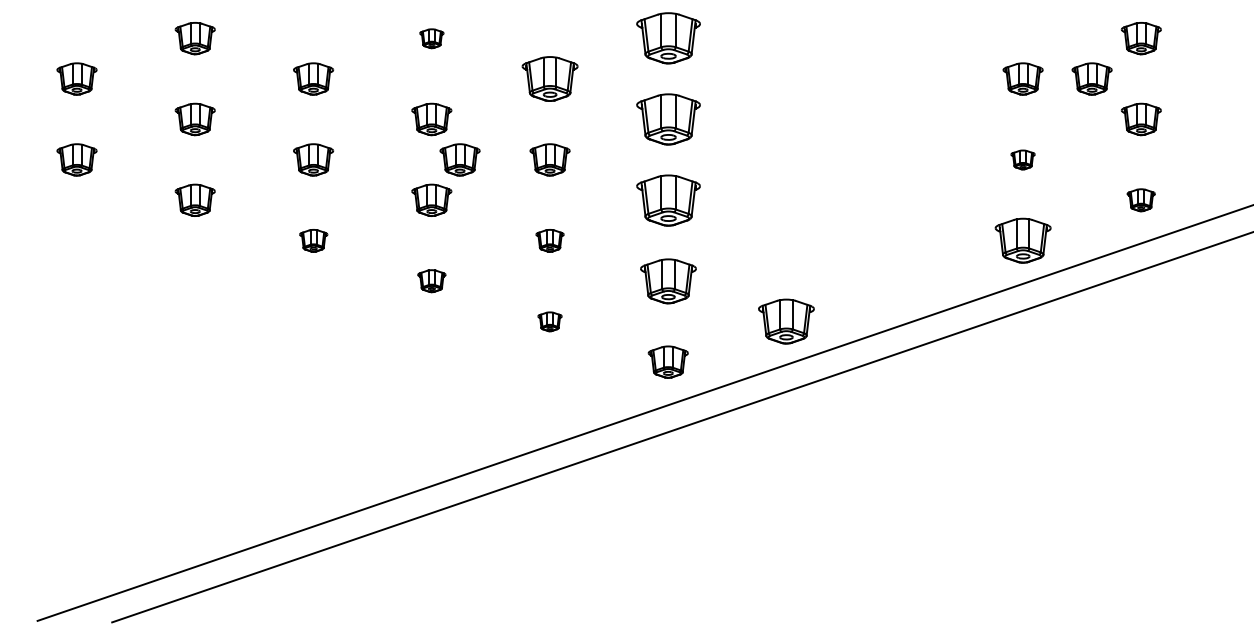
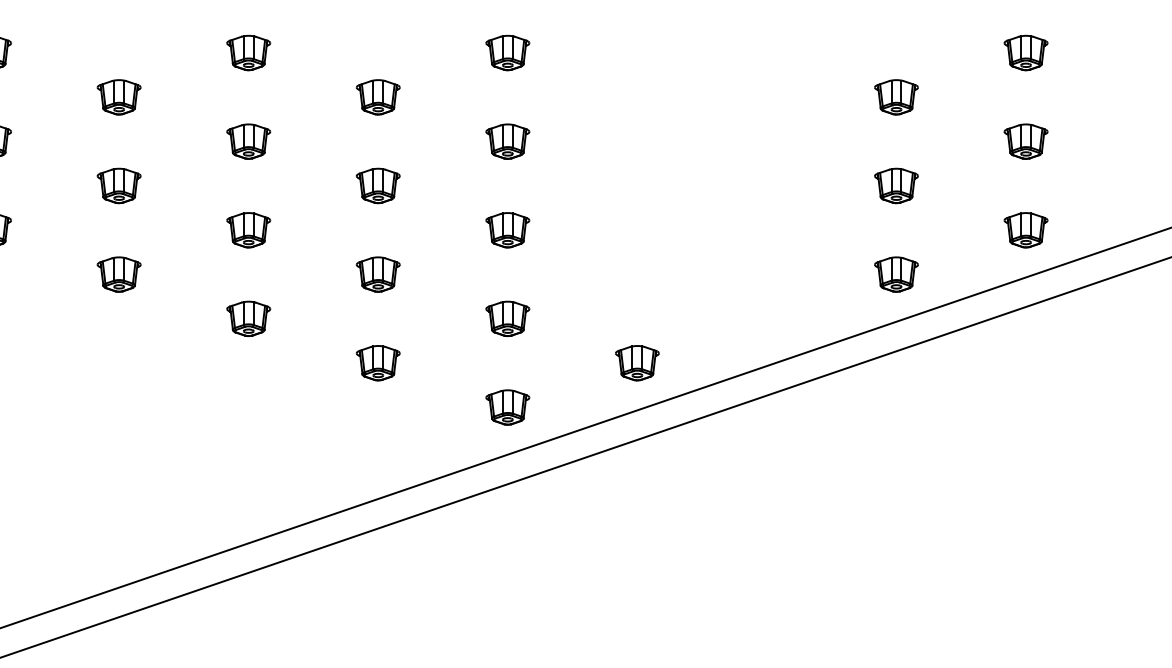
part: (431, 38) -> (248, 52), size x1.67
part: (667, 38) -> (506, 52), size x0.62
part: (549, 78) -> (377, 96), size x0.71
part: (1091, 78) -> (971, 96), removed
part: (667, 119) -> (506, 141), size x0.62
part: (459, 159) -> (279, 185), removed
part: (1022, 159) -> (895, 185), size x1.67
part: (667, 199) -> (506, 229), size x0.62
part: (1140, 199) -> (1025, 229), size x1.43
part: (313, 240) -> (119, 274), size x1.43
part: (549, 240) -> (377, 274), size x1.43
part: (1022, 240) -> (895, 274), size x0.71
part: (431, 280) -> (248, 318), size x1.43
part: (667, 280) -> (506, 318), size x0.71
part: (549, 321) -> (377, 362), size x1.67
part: (786, 321) -> (637, 362), size x0.71

